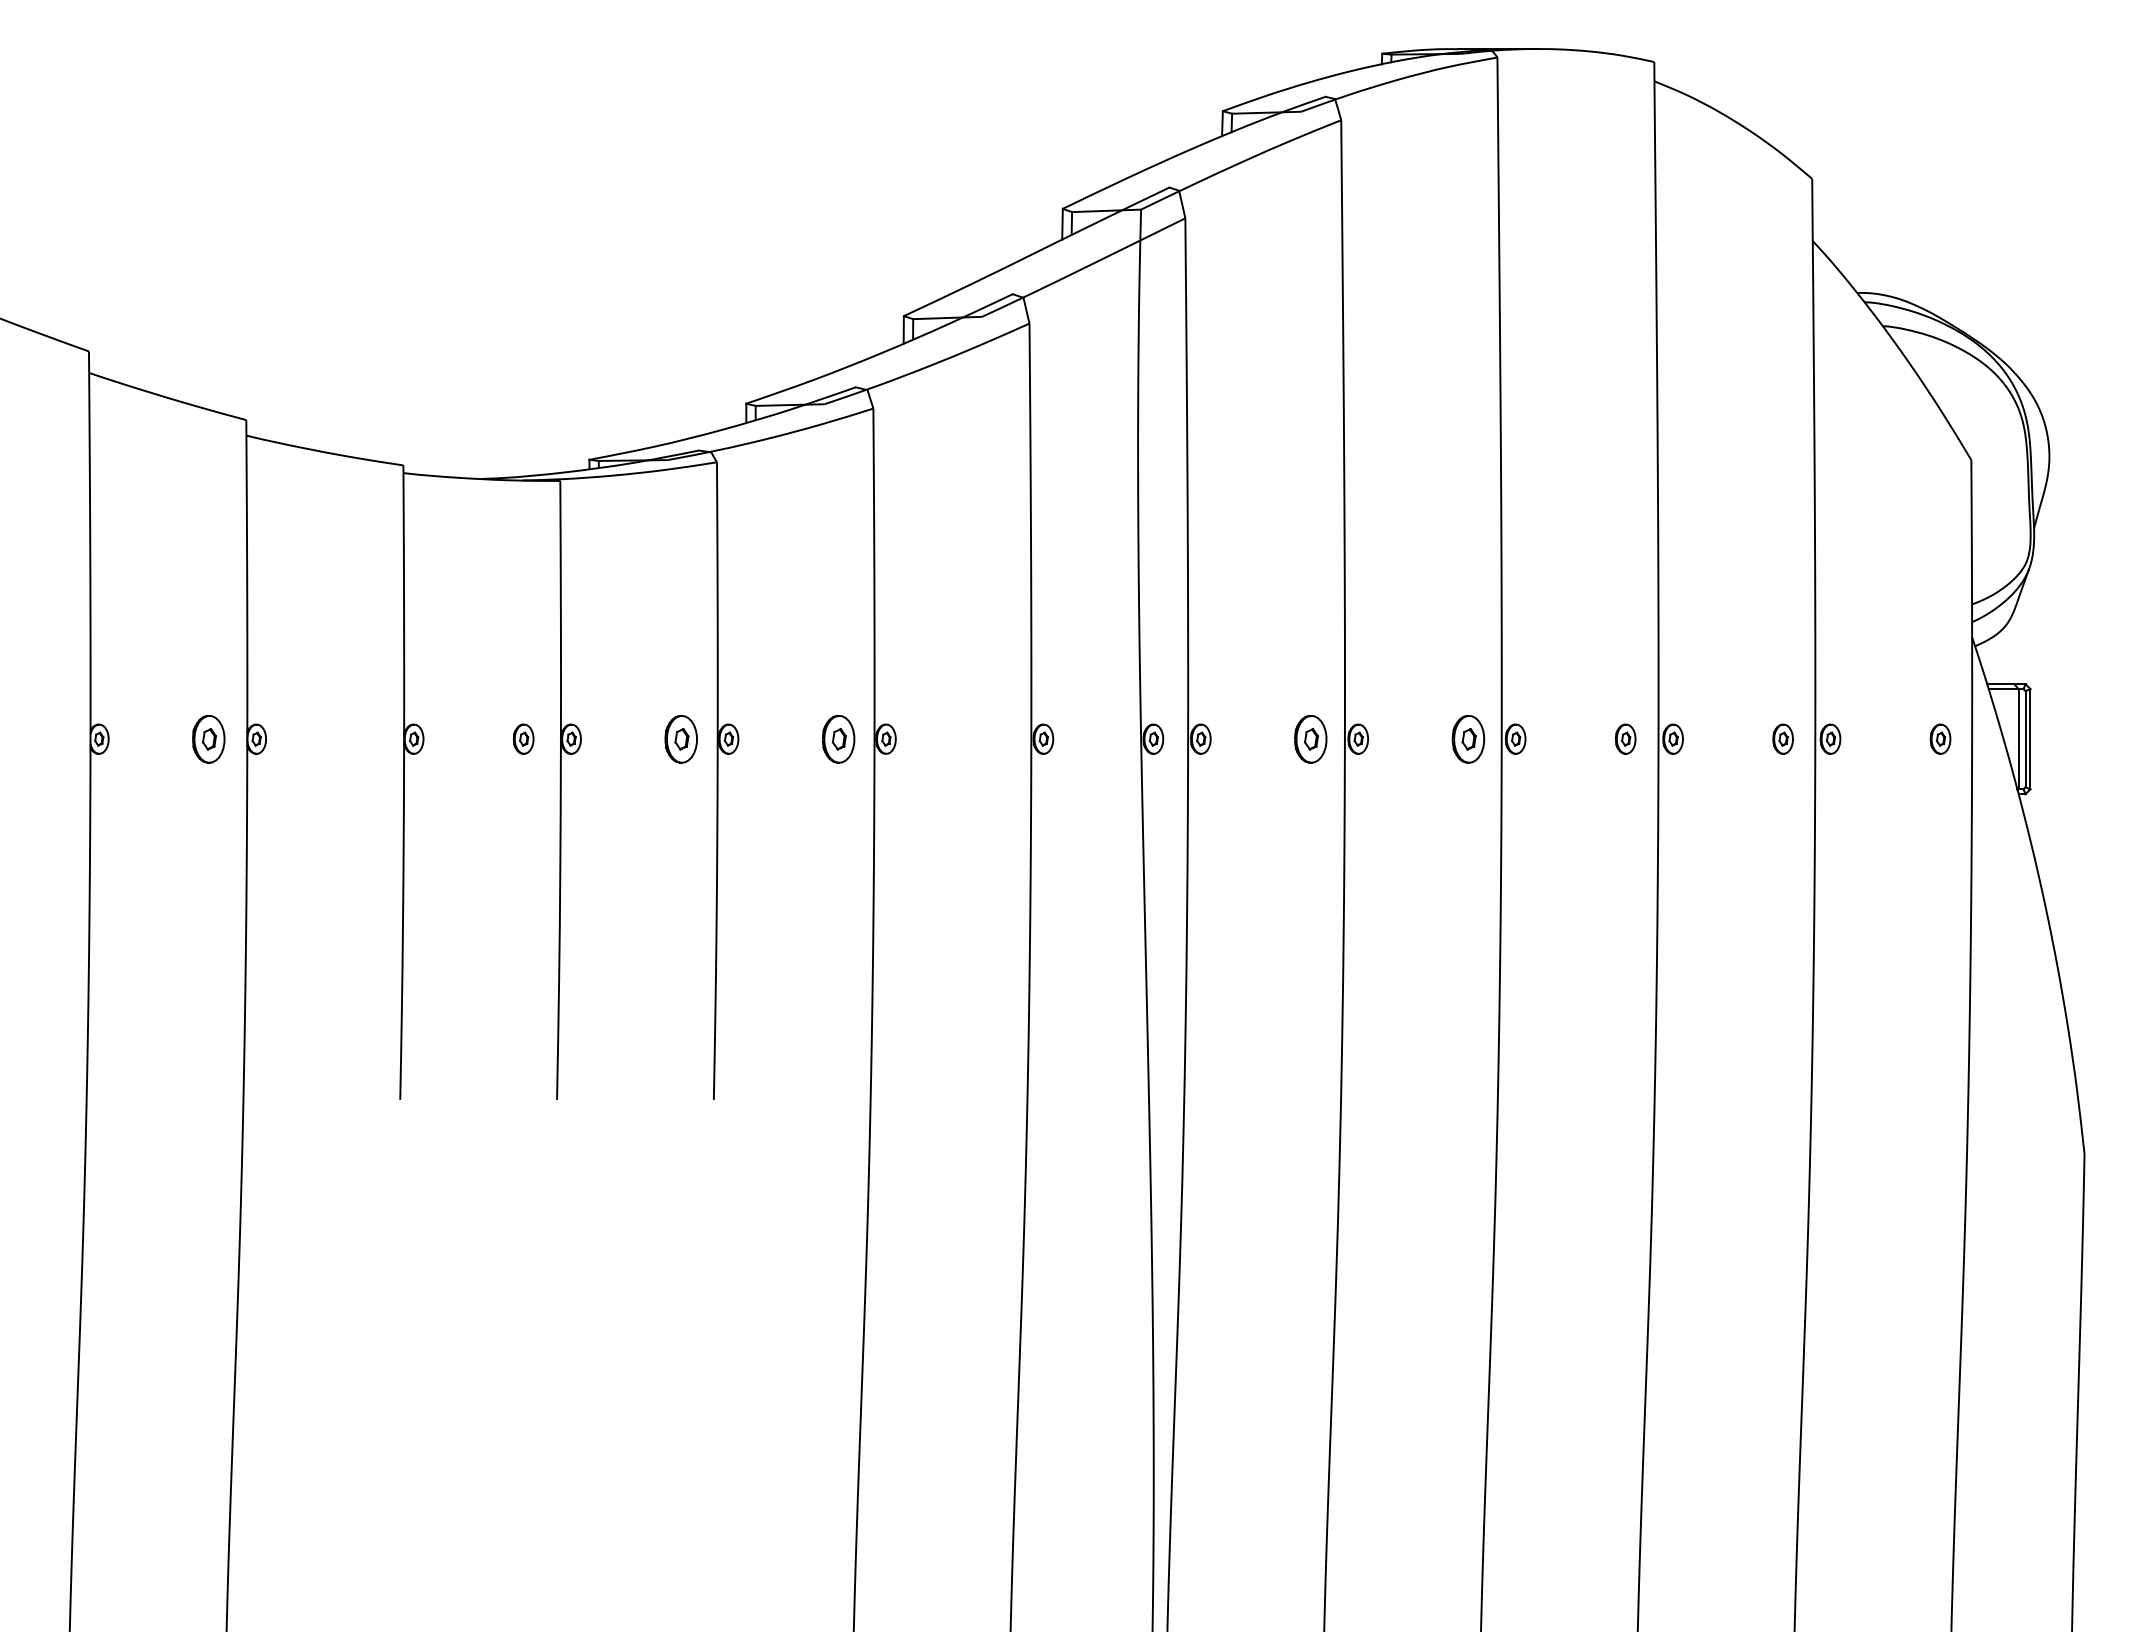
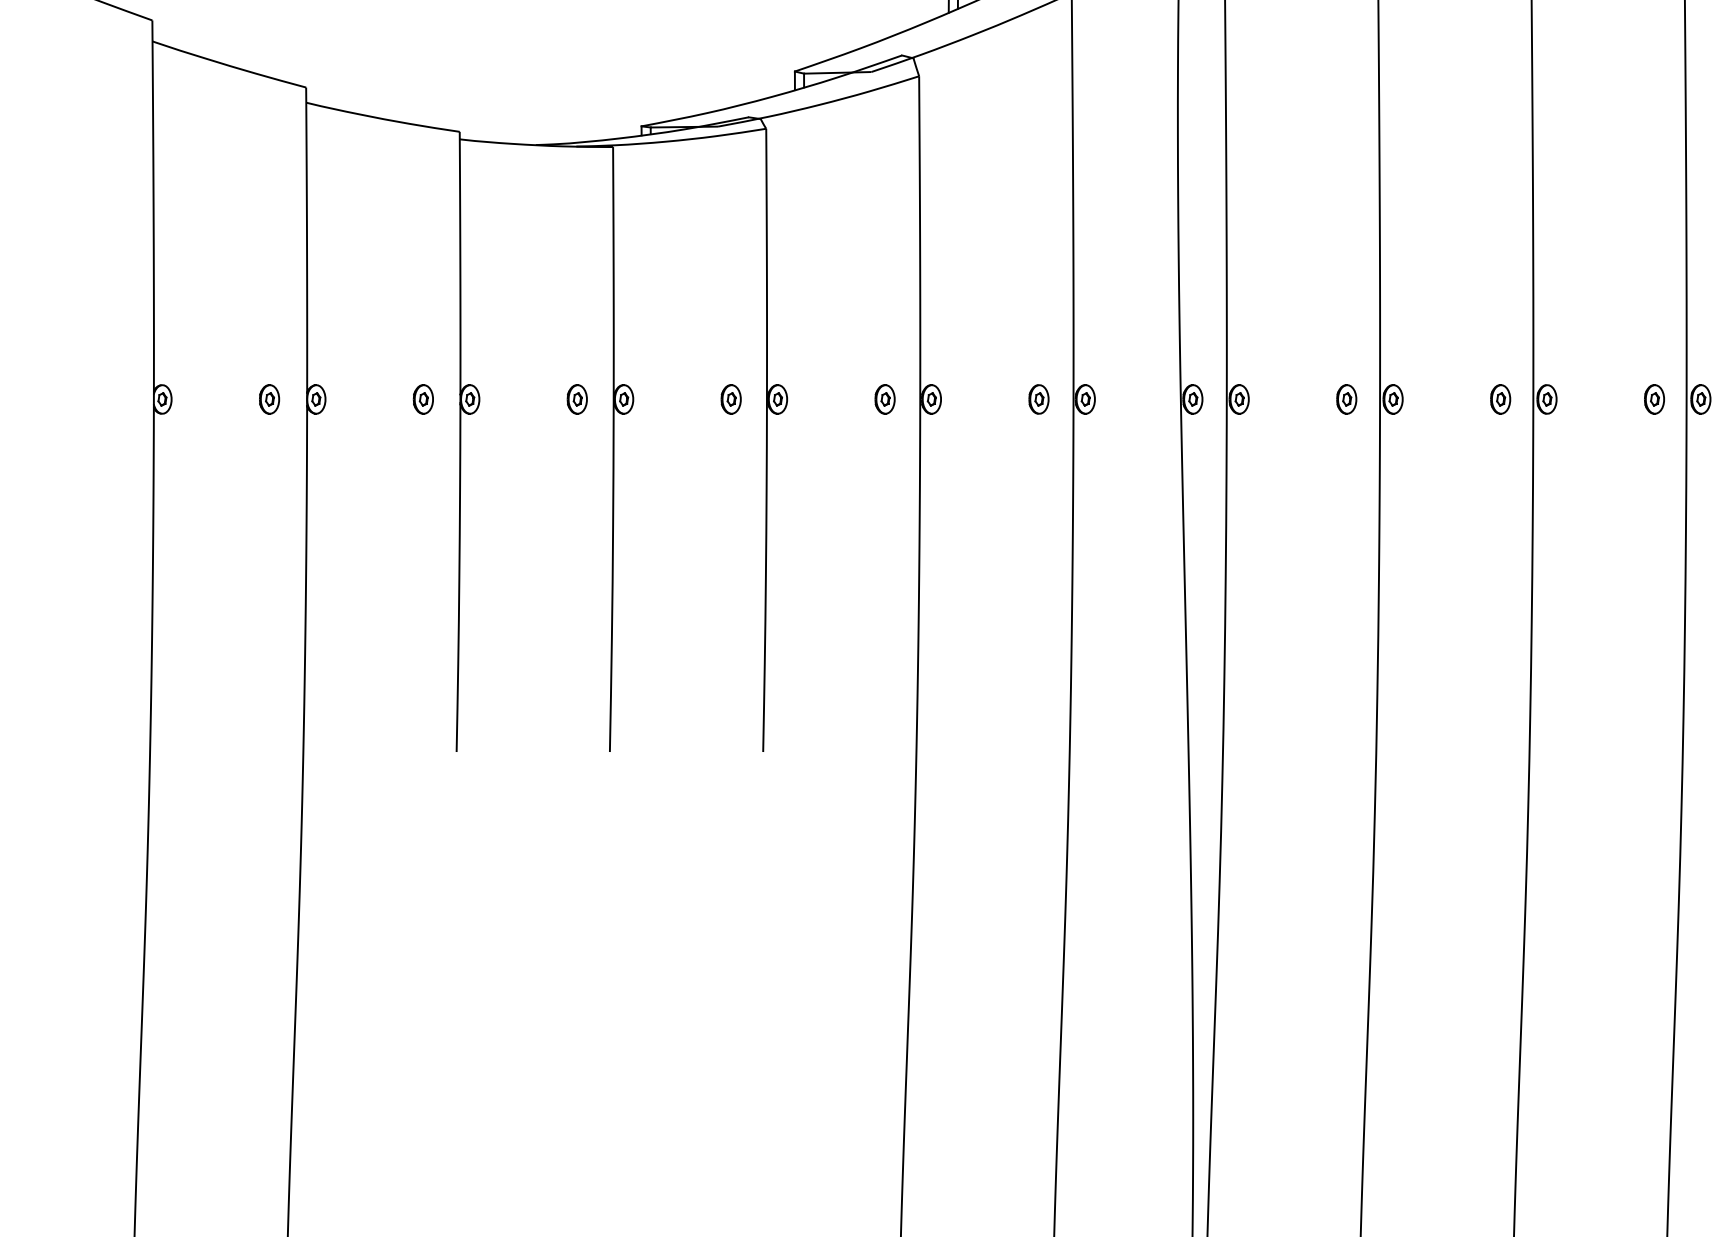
part: (208, 738) -> (269, 398), size x0.62
part: (365, 738) -> (422, 398), added
part: (680, 738) -> (730, 398), size x0.62
part: (838, 738) -> (885, 398), size x0.62
part: (995, 738) -> (1038, 398), added
part: (1310, 738) -> (1346, 398), size x0.62
part: (1467, 738) -> (1499, 398), size x0.62

